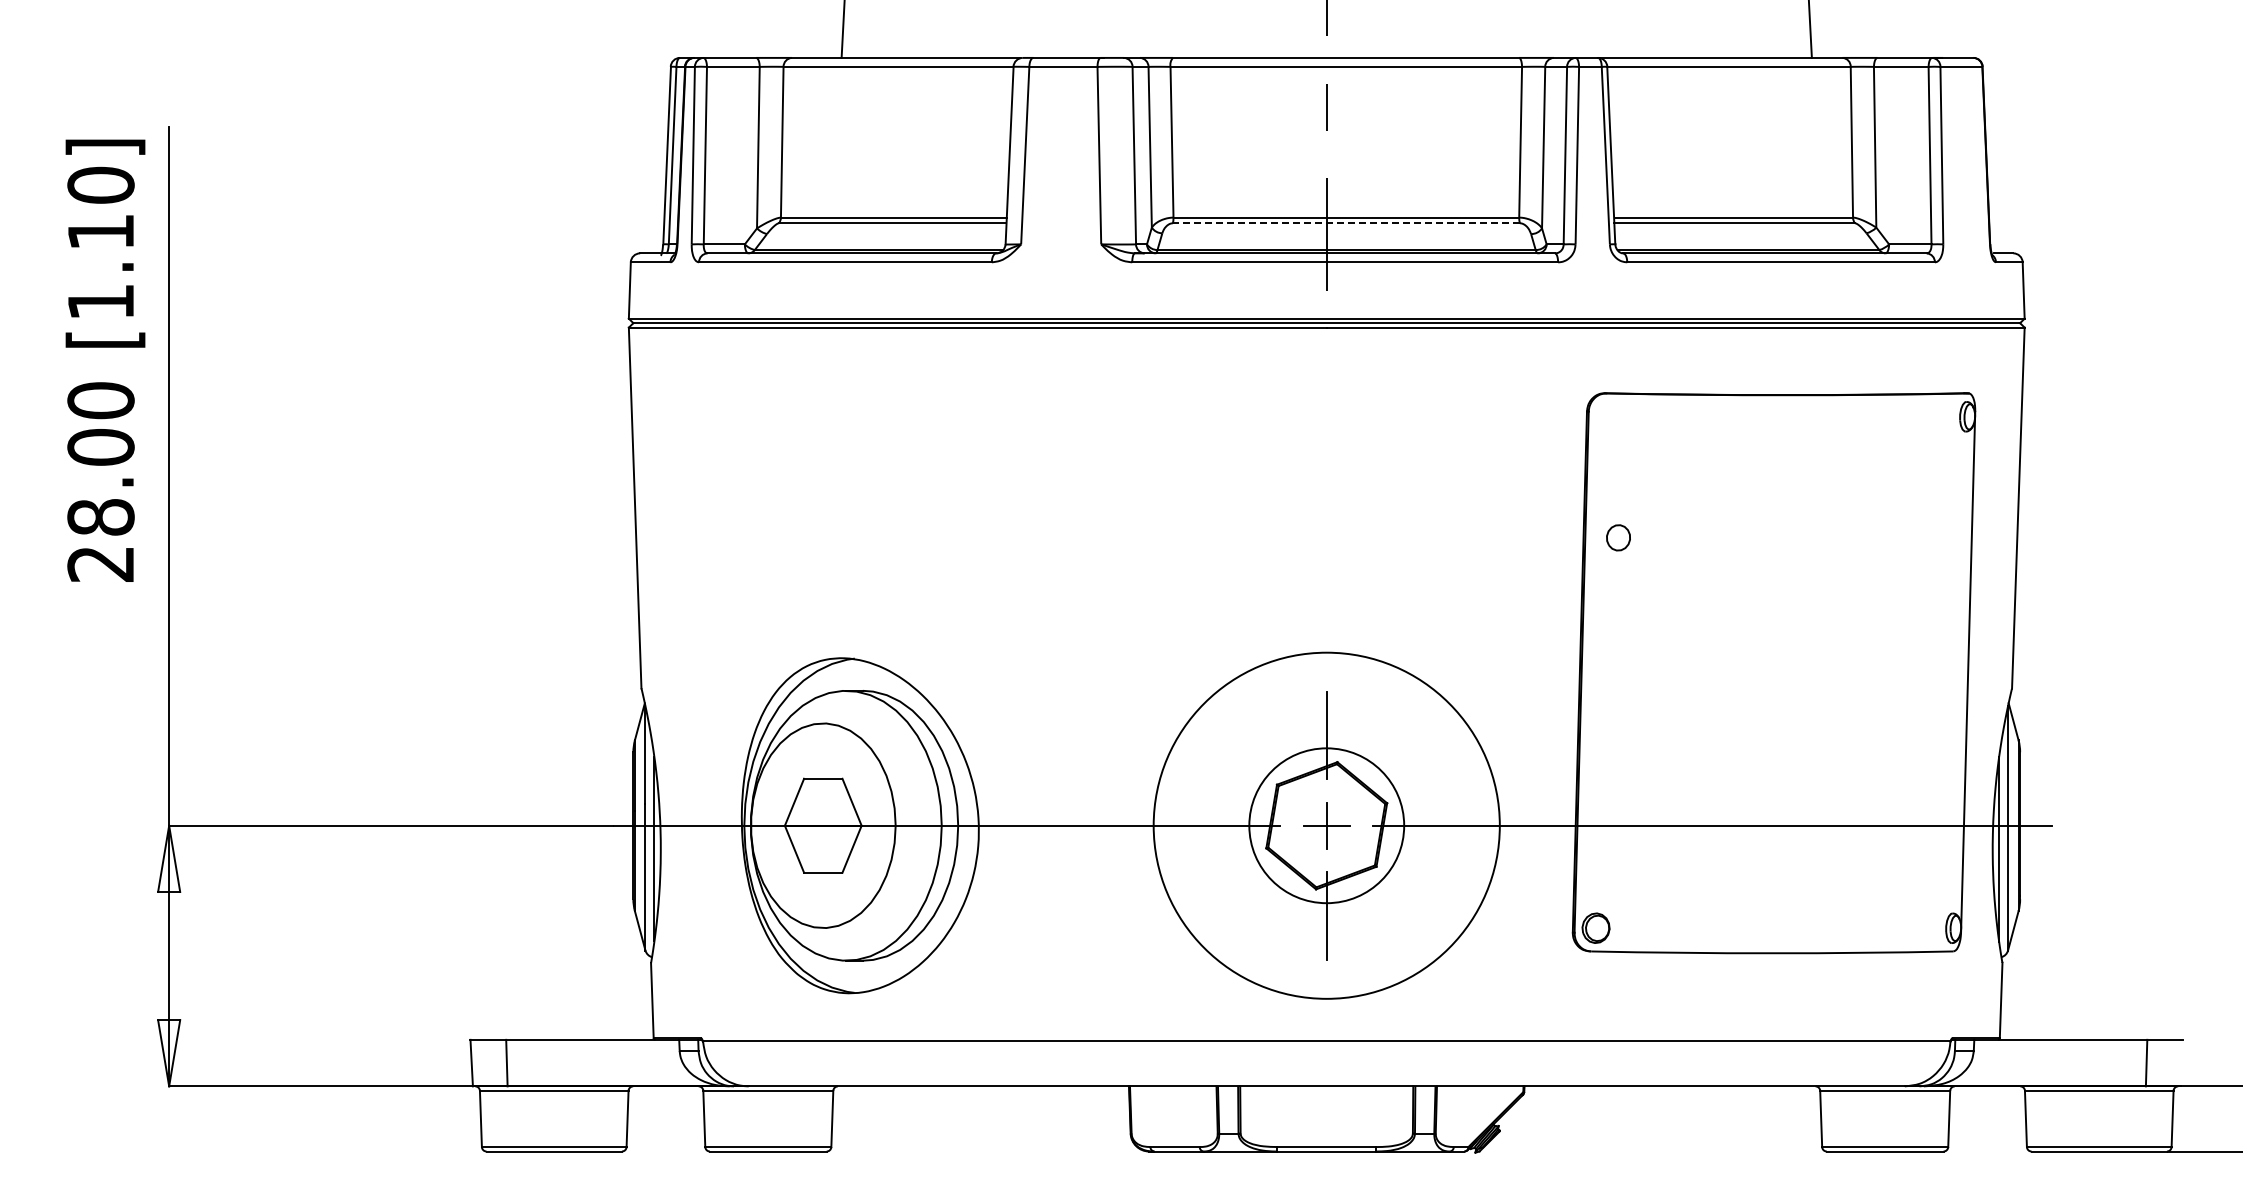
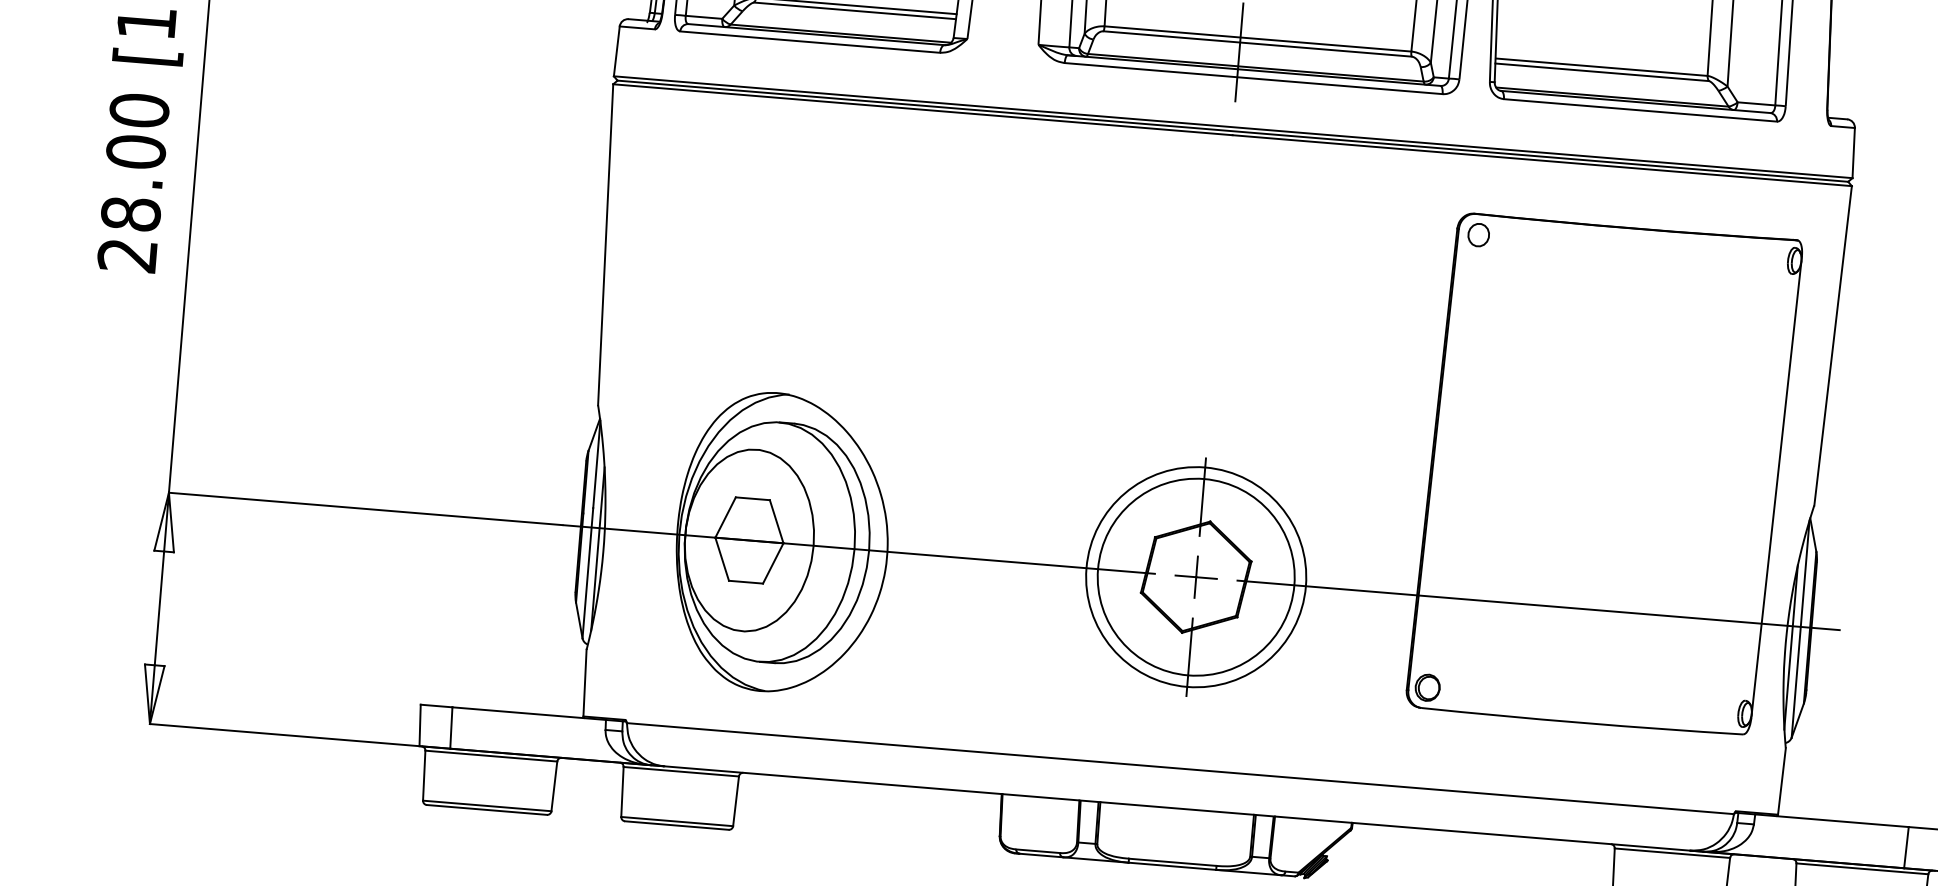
line: (1345, 223) -> (1256, 44), dashed -> solid
part: (1618, 537) -> (1478, 234), moved
circle: (1326, 825) -> (1196, 576), size x0.71
circle: (1326, 825) -> (1196, 576), size x1.43

